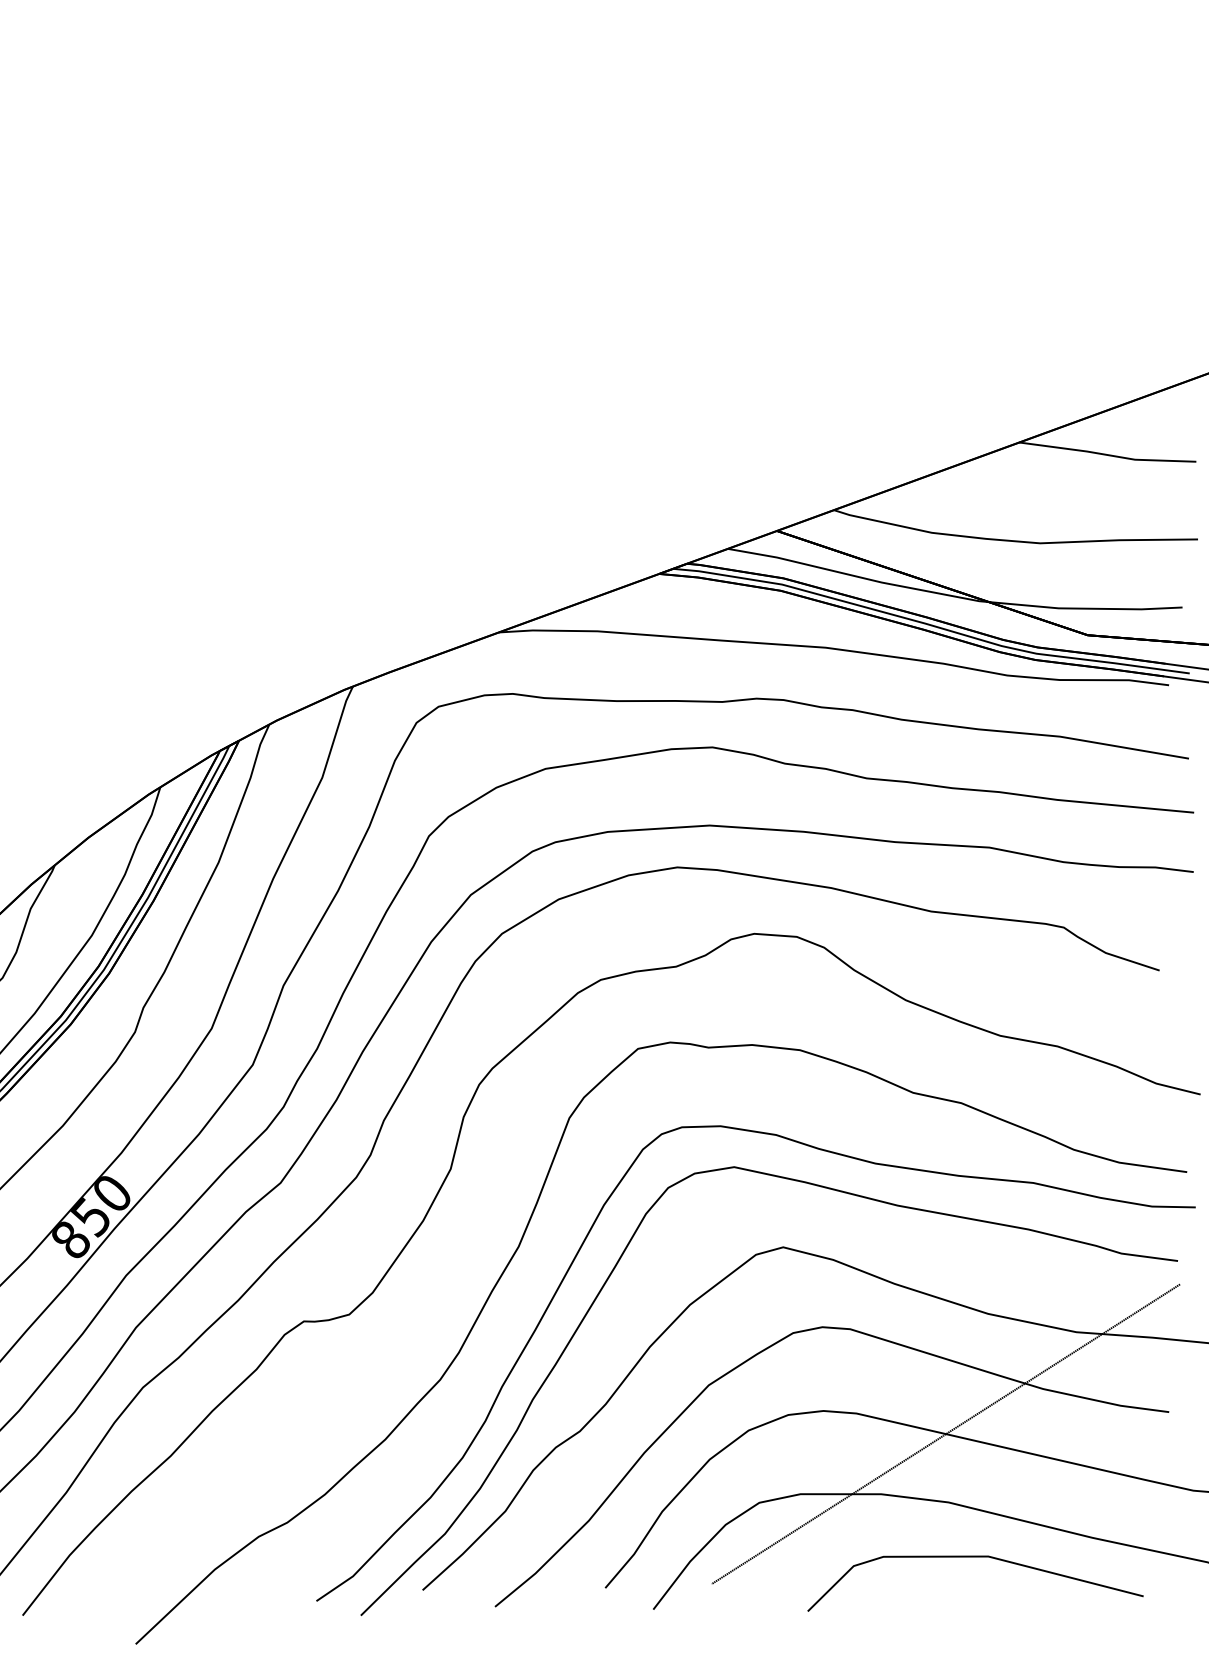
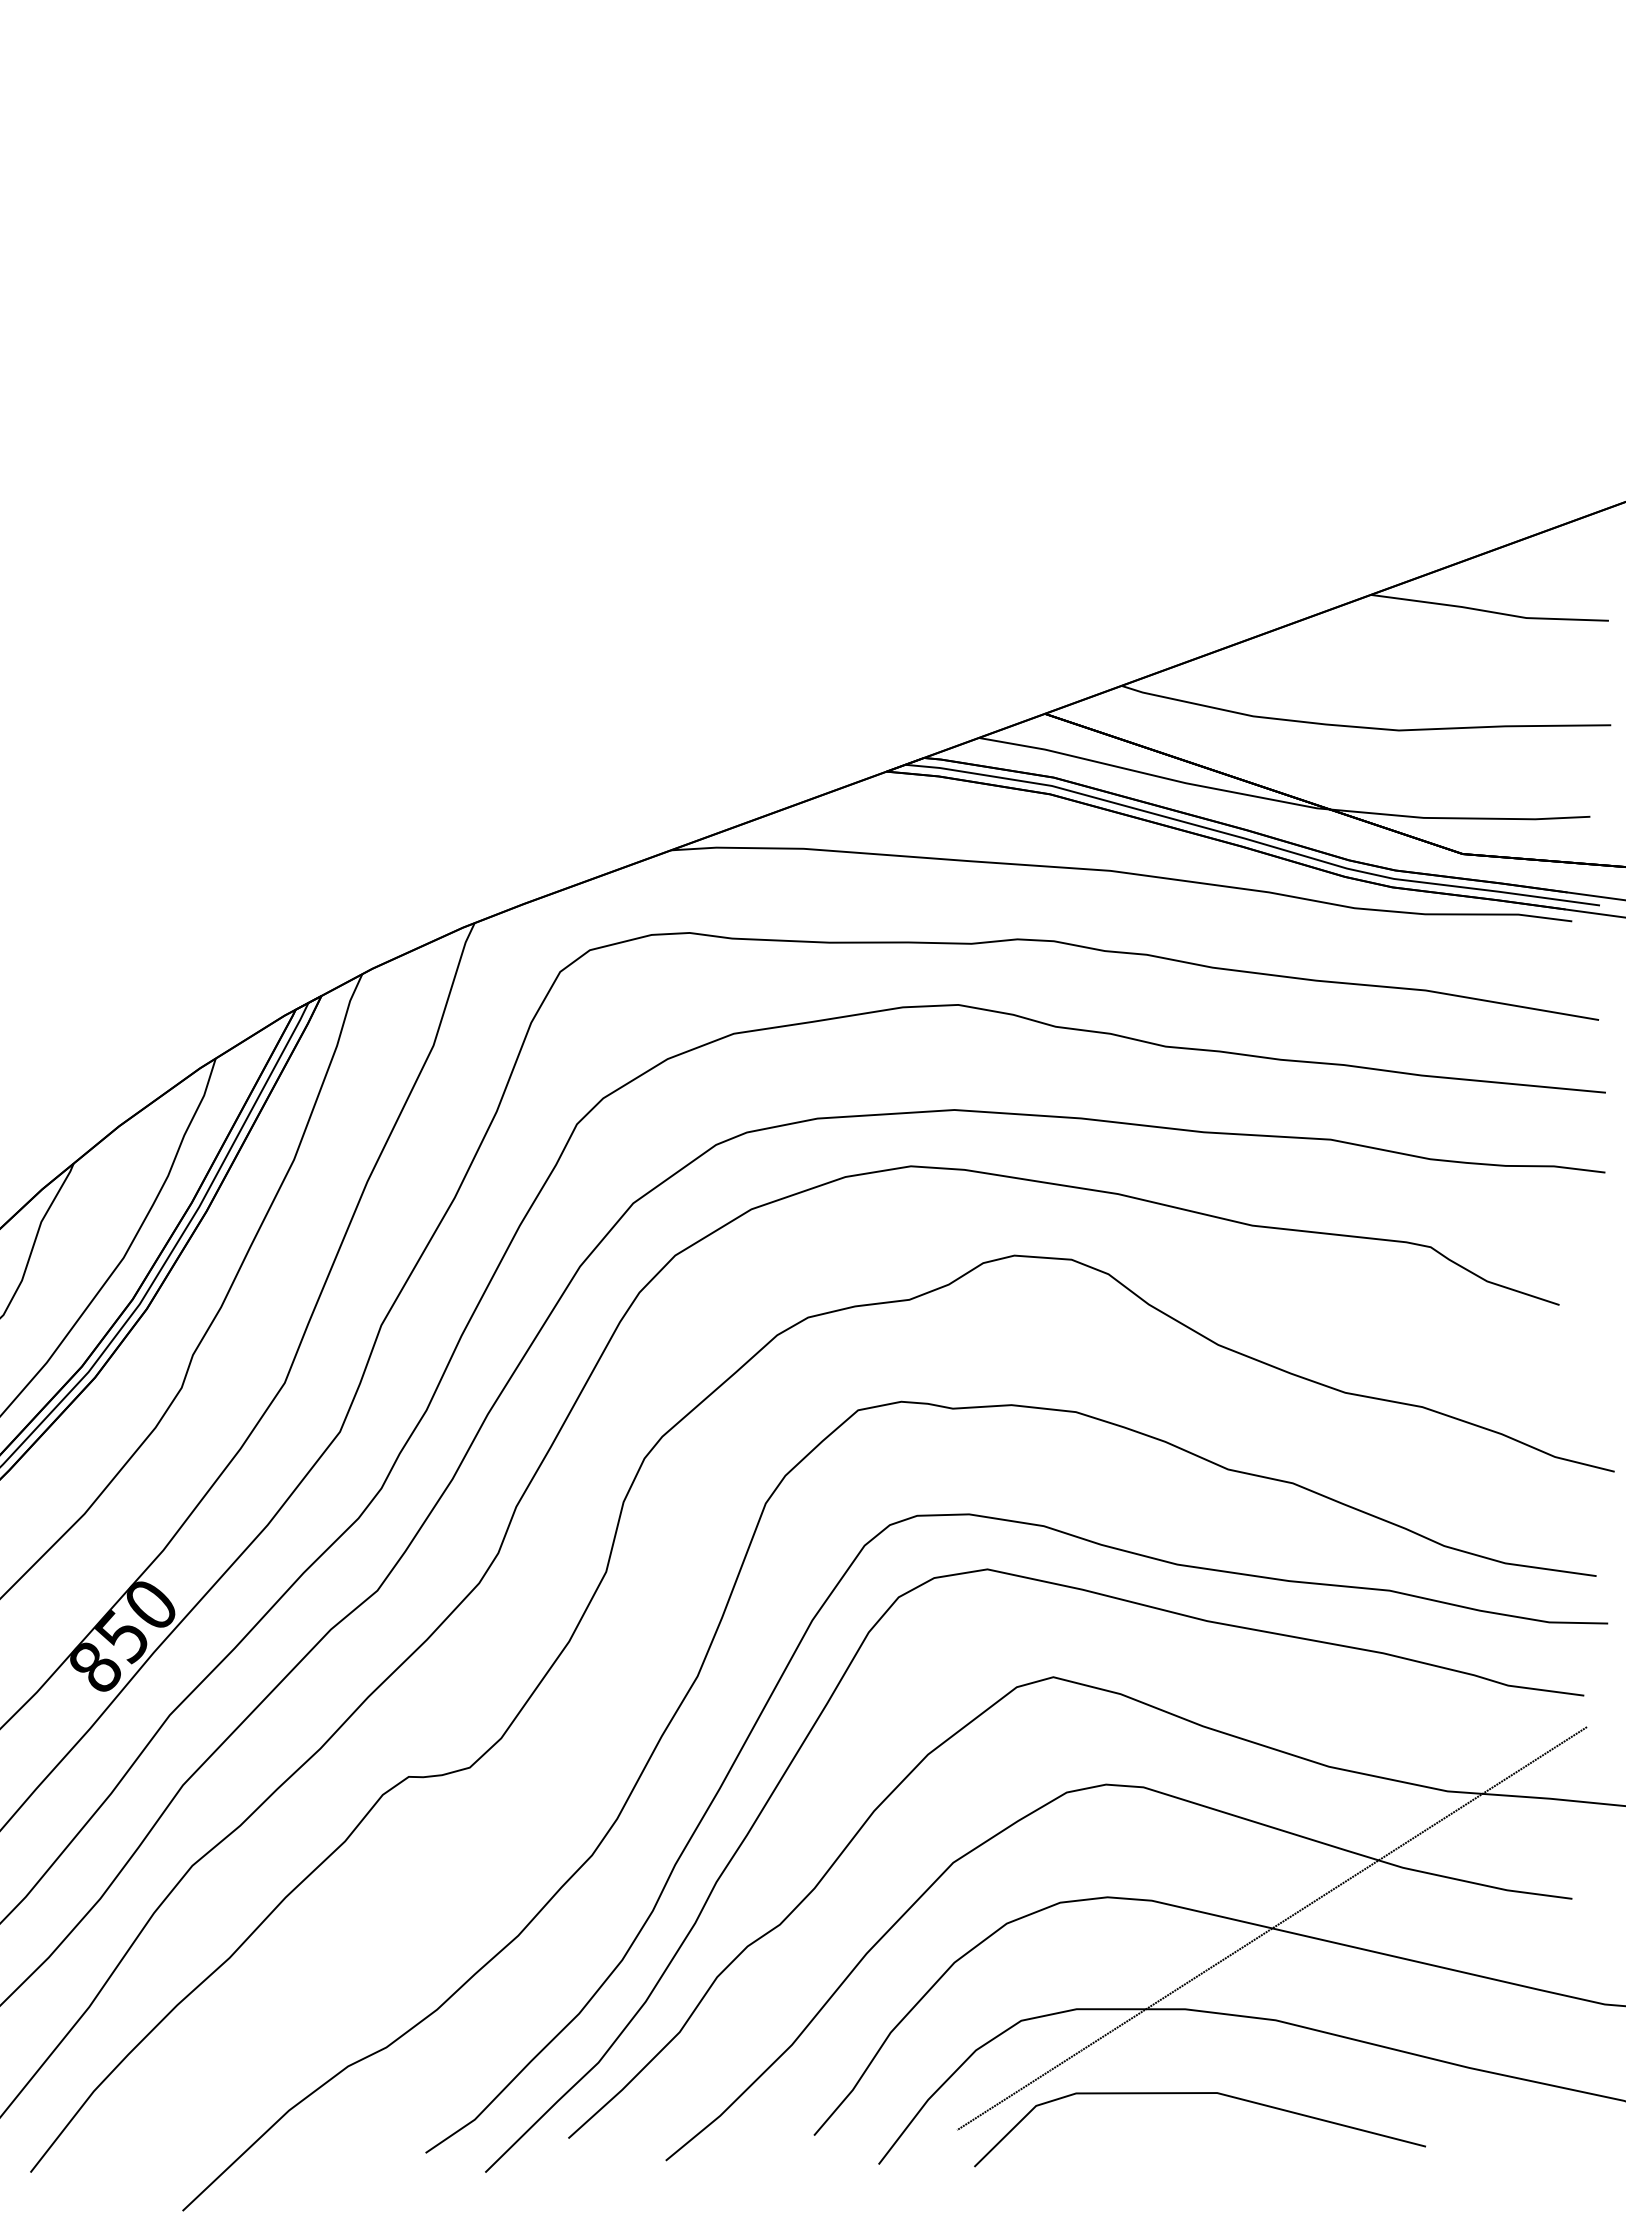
line: (975, 1556) -> (1199, 2093), moved

